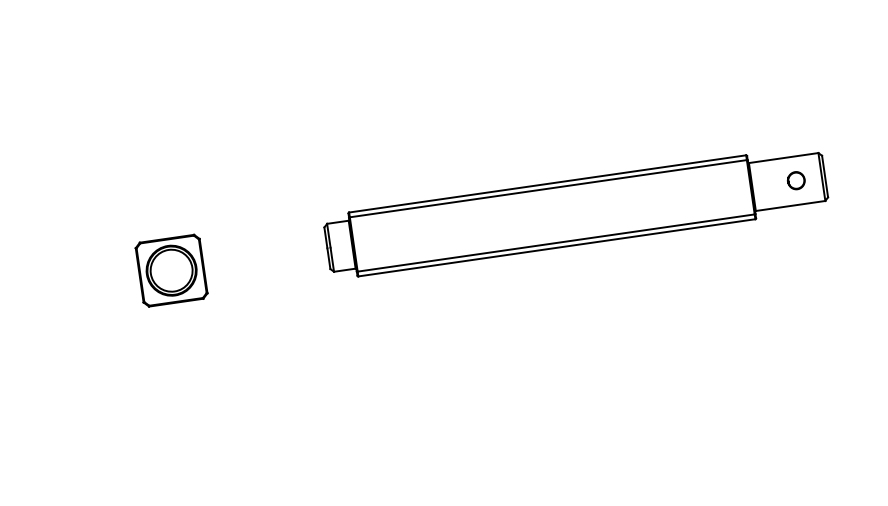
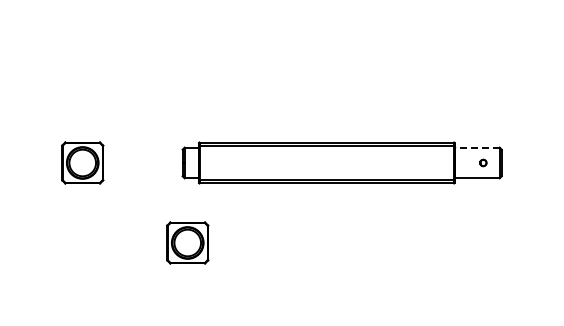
line: (782, 158) -> (476, 147), solid -> dashed
part: (796, 179) -> (483, 162), size x0.6
part: (352, 371) -> (187, 242), added

